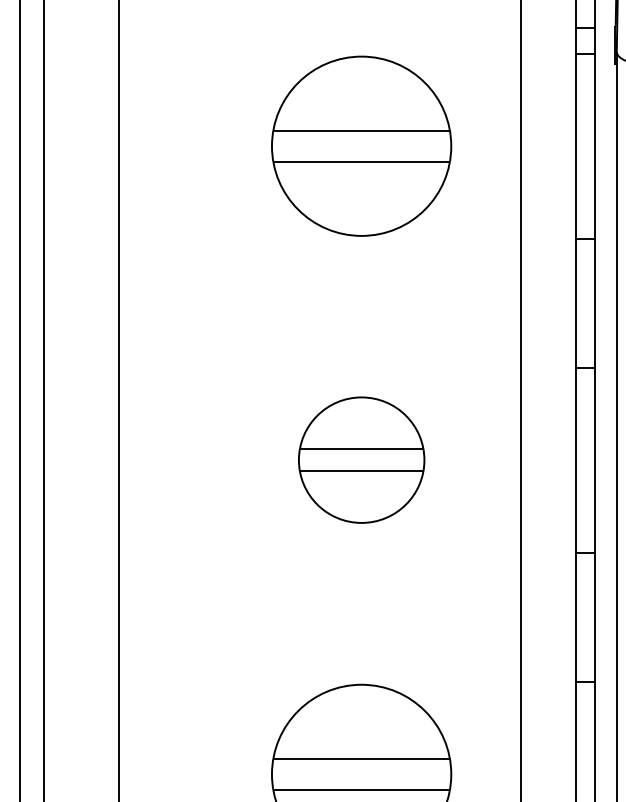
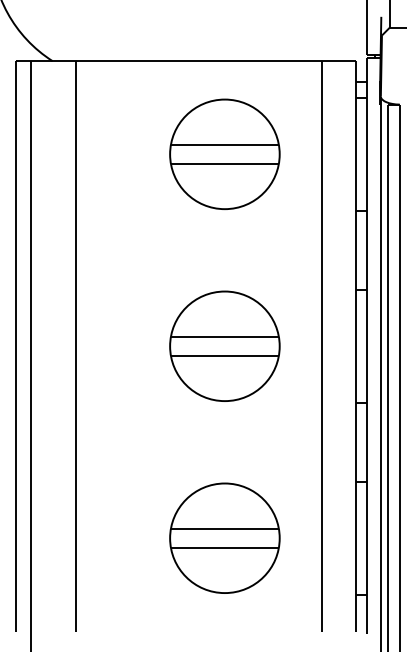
part: (360, 458) -> (224, 345), size x1.43

